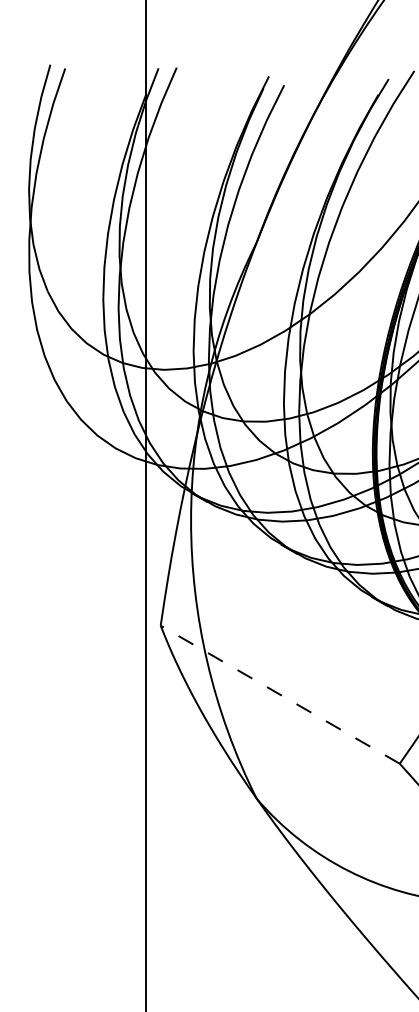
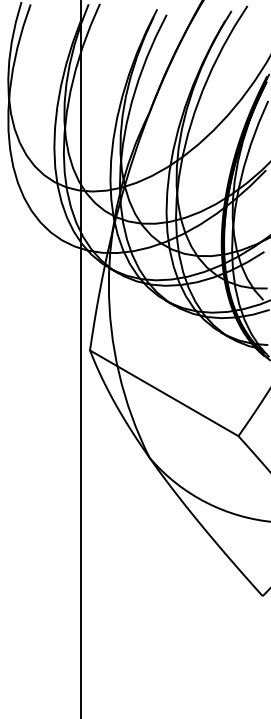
line: (280, 695) -> (164, 393), dashed -> solid

